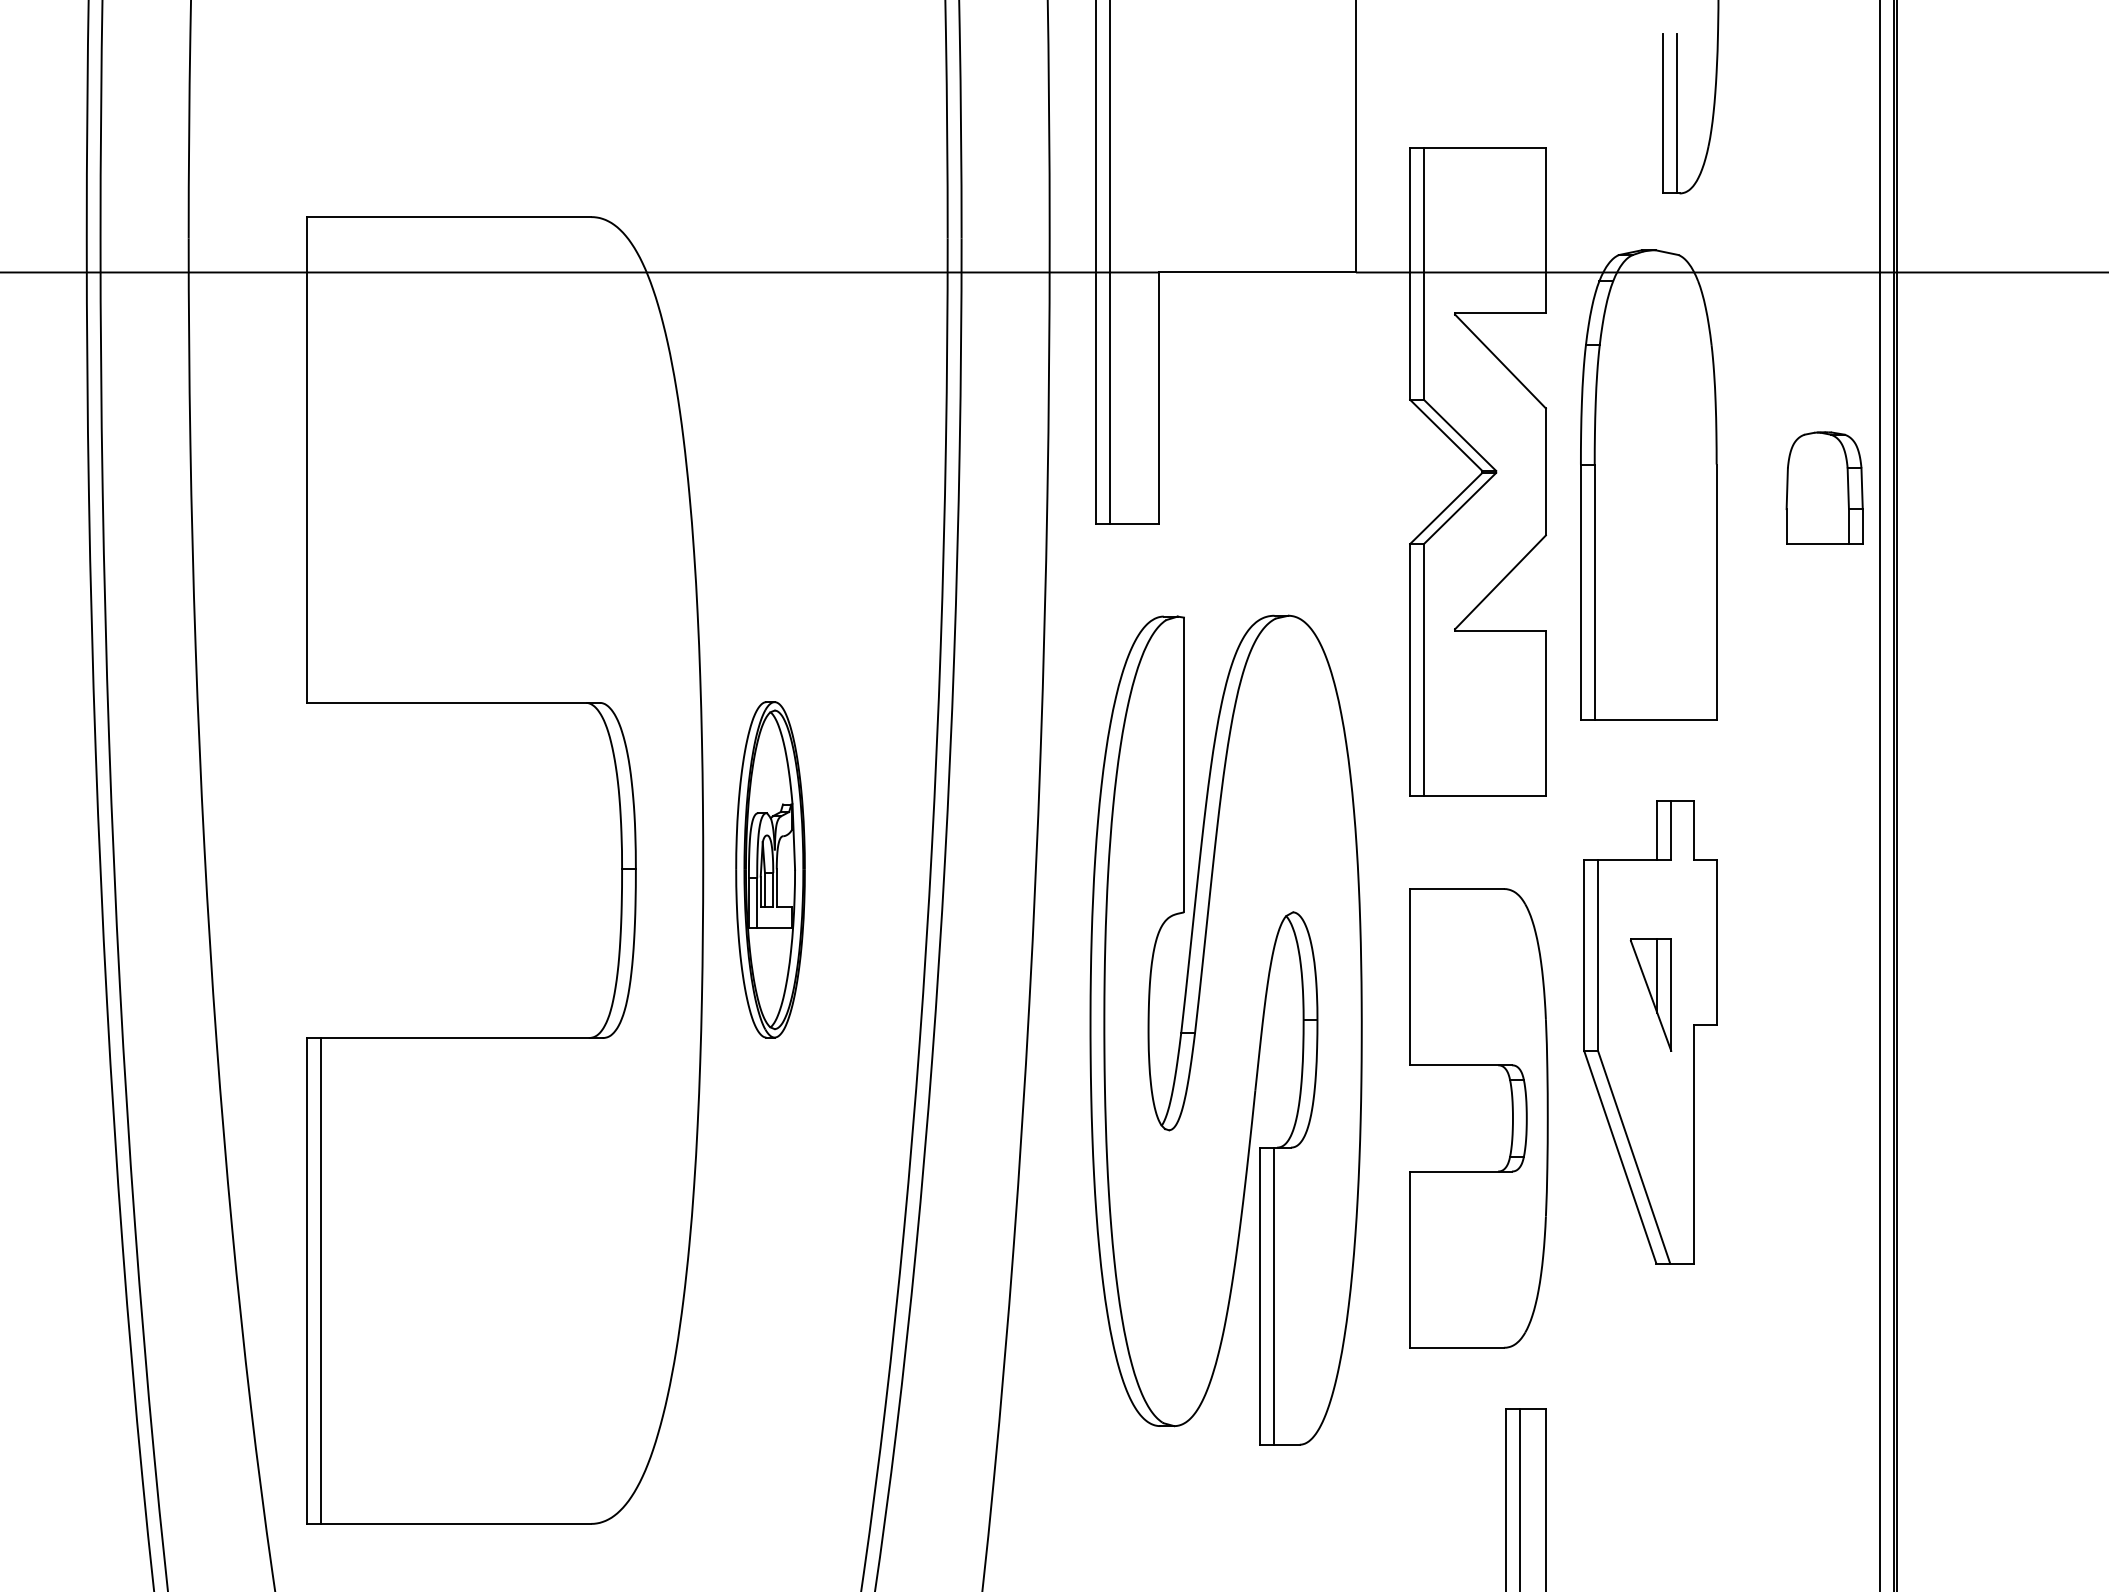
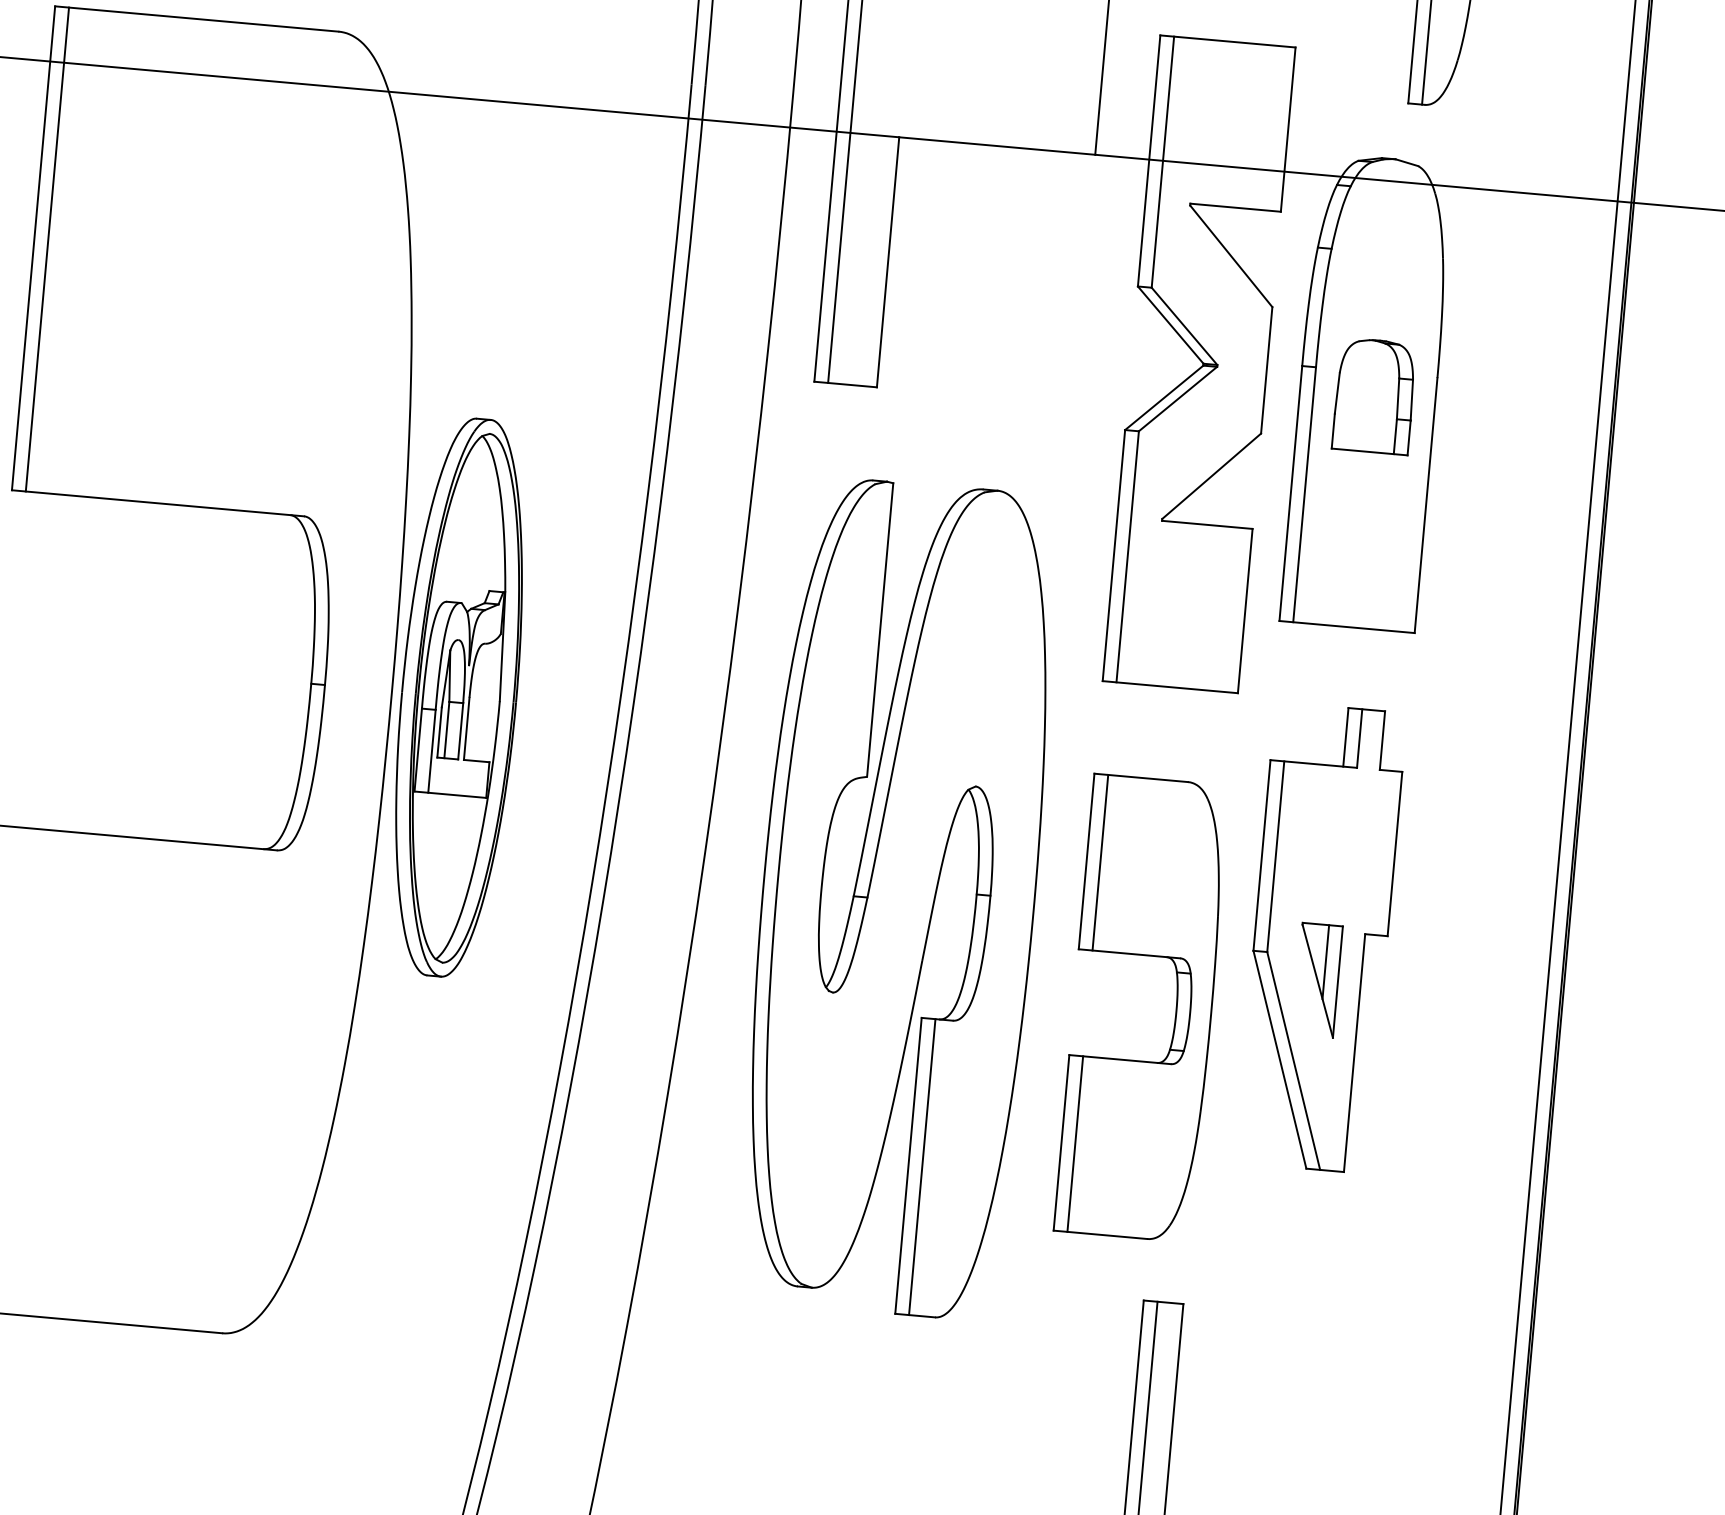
line: (320, 459) -> (47, 249), added
part: (1824, 487) -> (1374, 395), moved
part: (770, 869) -> (459, 697), size x1.67
line: (1424, 977) -> (1100, 863), added
part: (1650, 994) -> (1317, 979), moved
line: (1424, 1259) -> (1075, 1143), added

